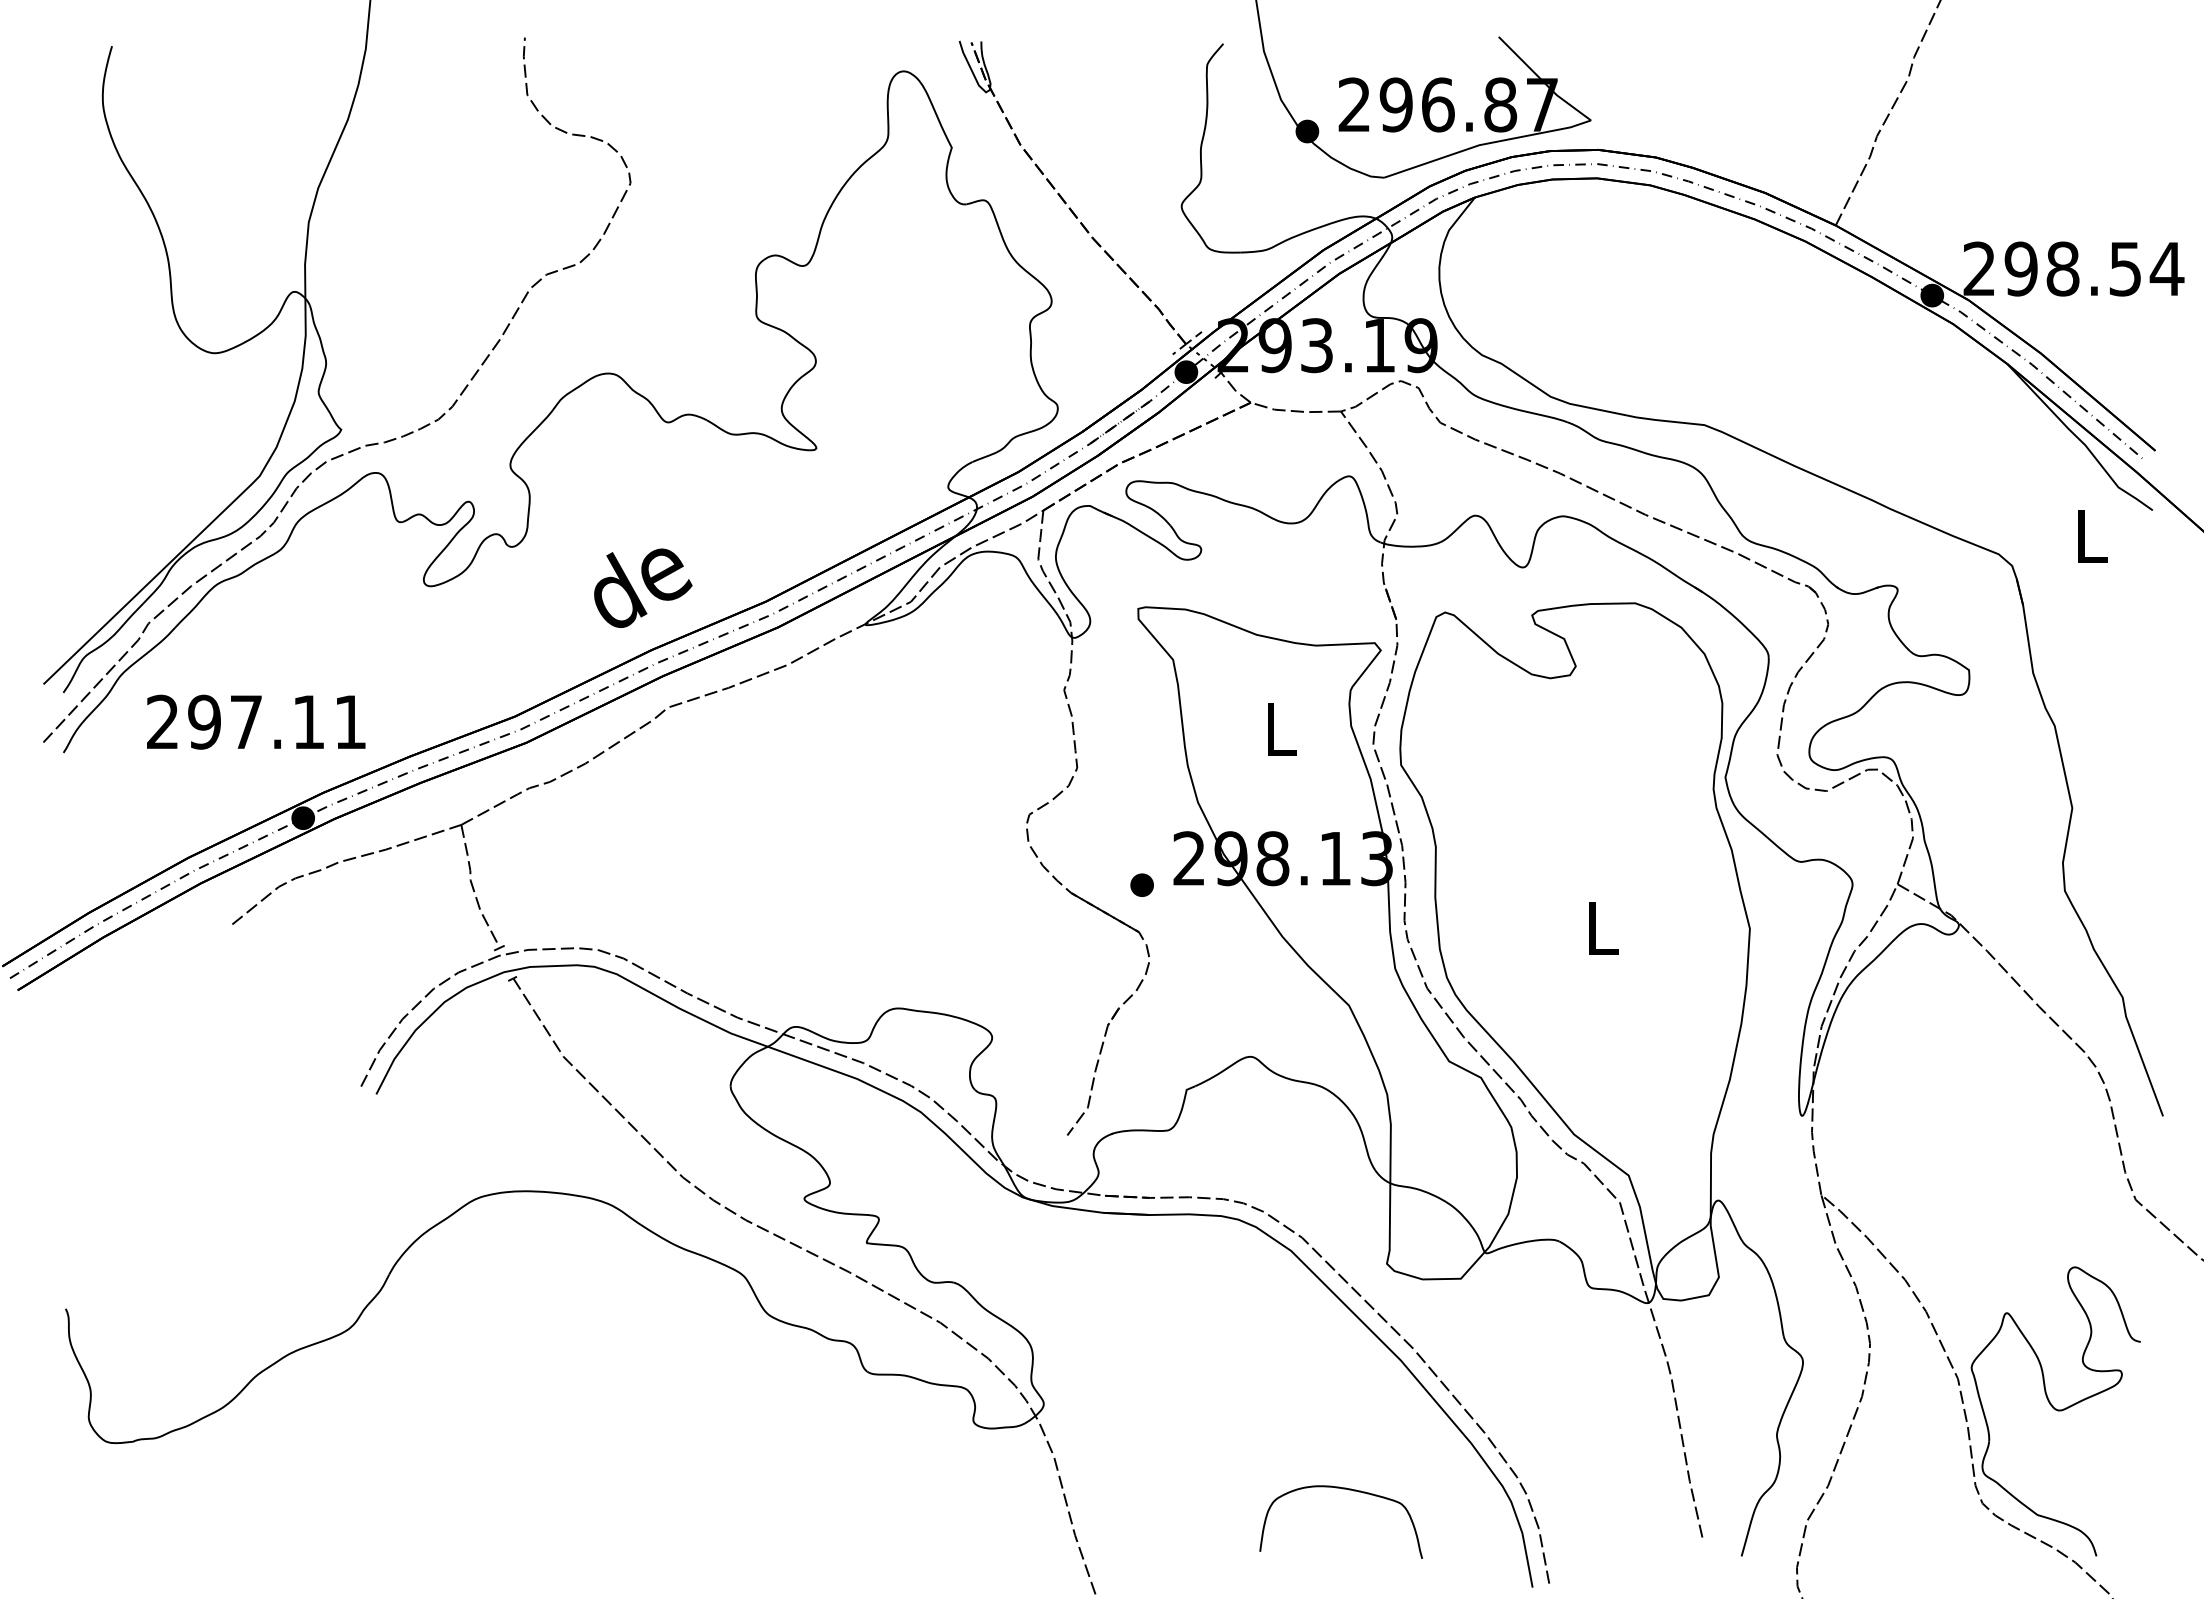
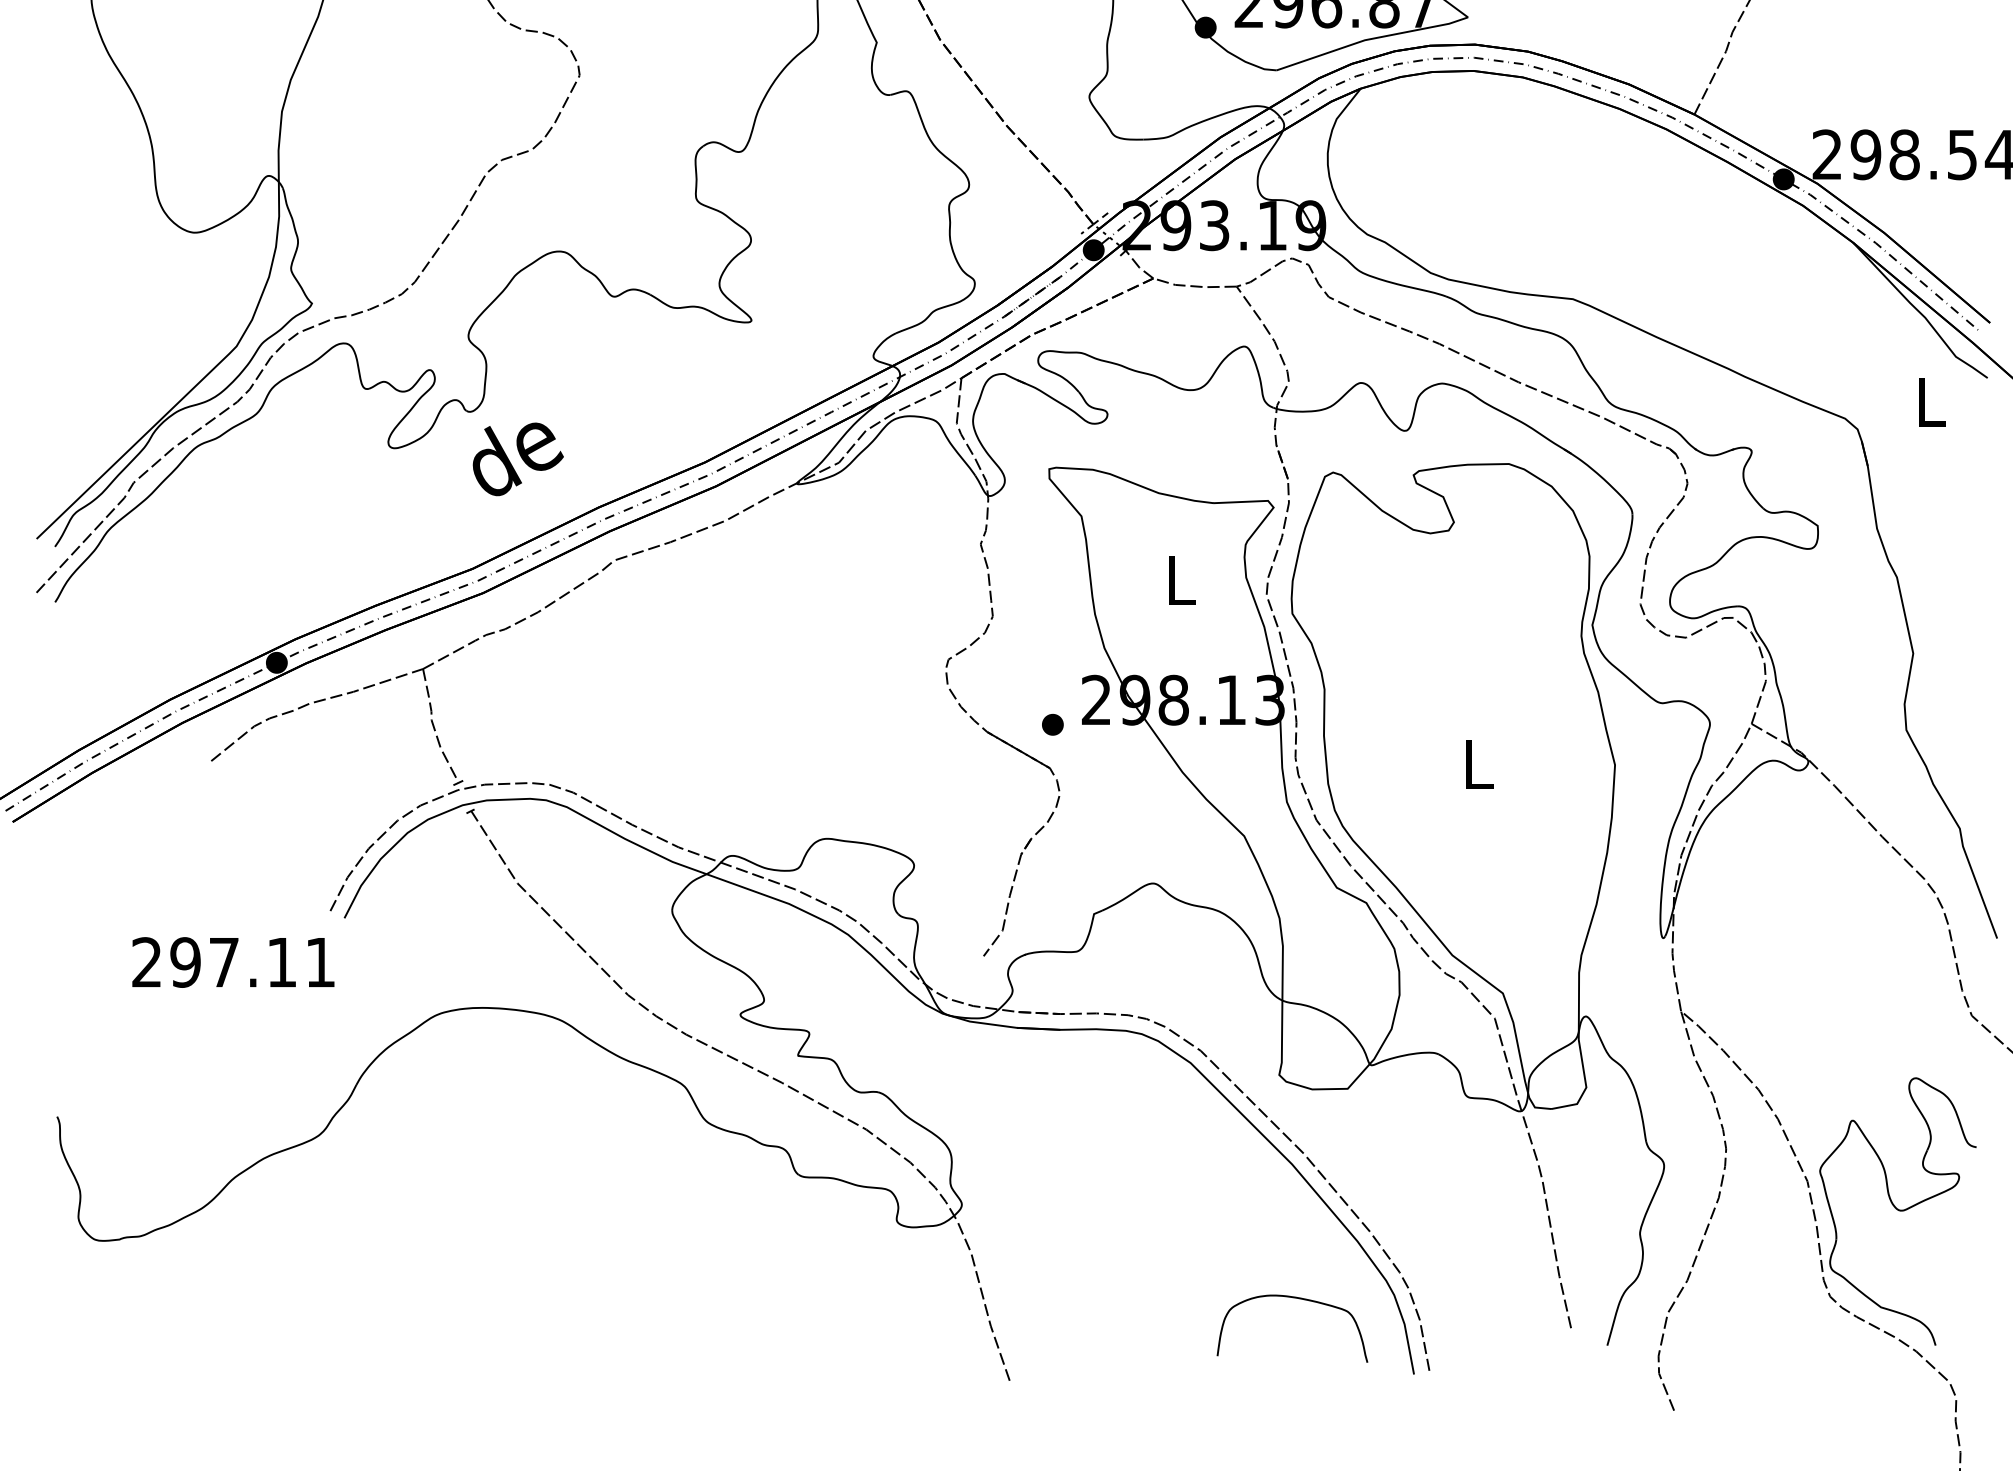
text: (643, 587) -> (518, 458), moved
text: (256, 721) -> (233, 961), moved
curve: (1348, 1490) -> (1299, 1299), moved

